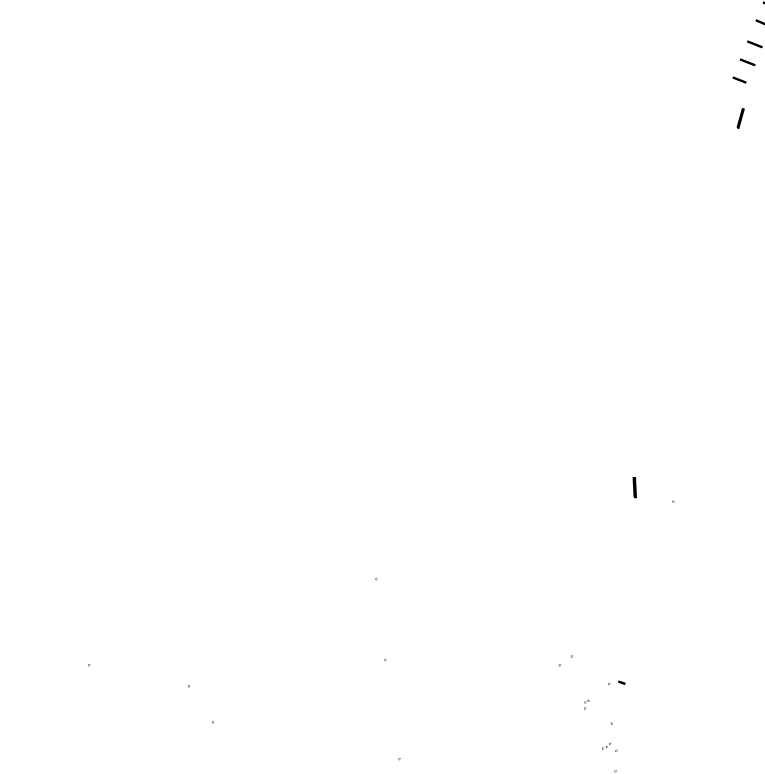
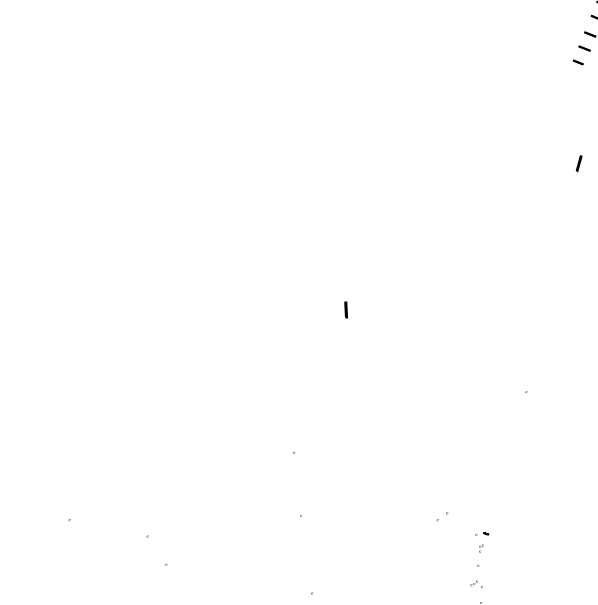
line: (740, 118) -> (578, 163), moved
line: (634, 487) -> (345, 309), moved
part: (586, 704) -> (481, 548), moved

